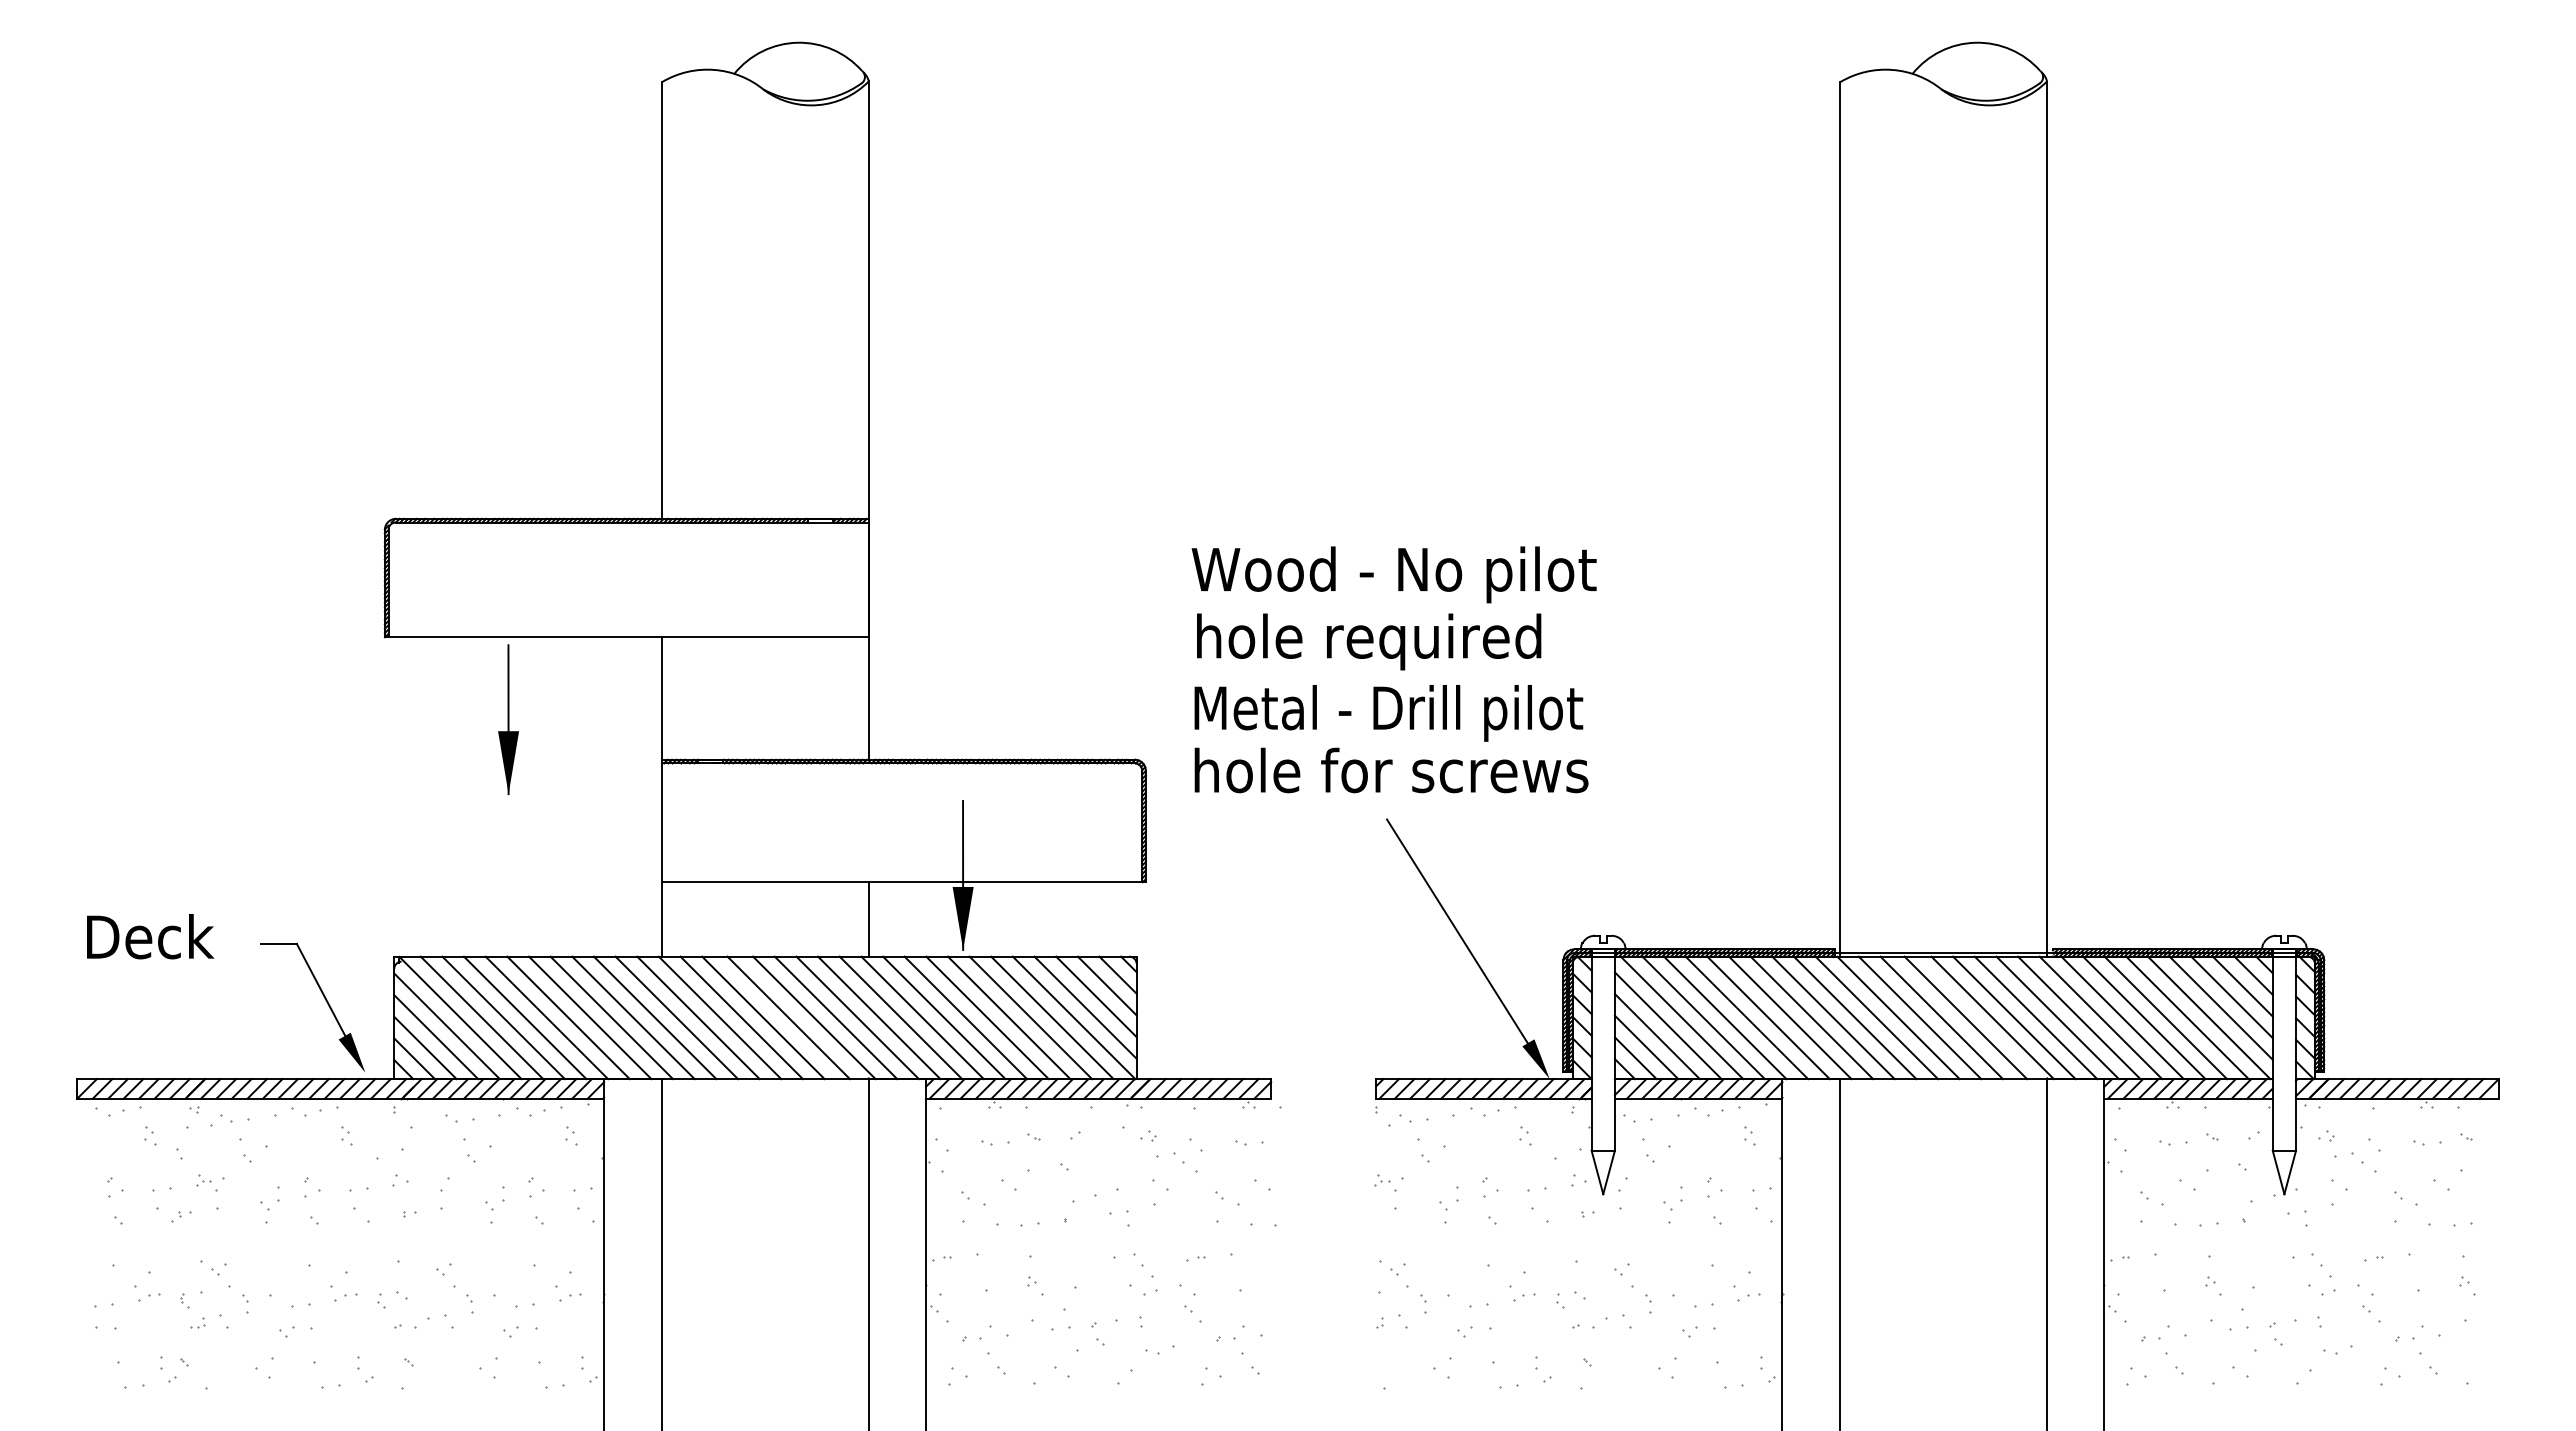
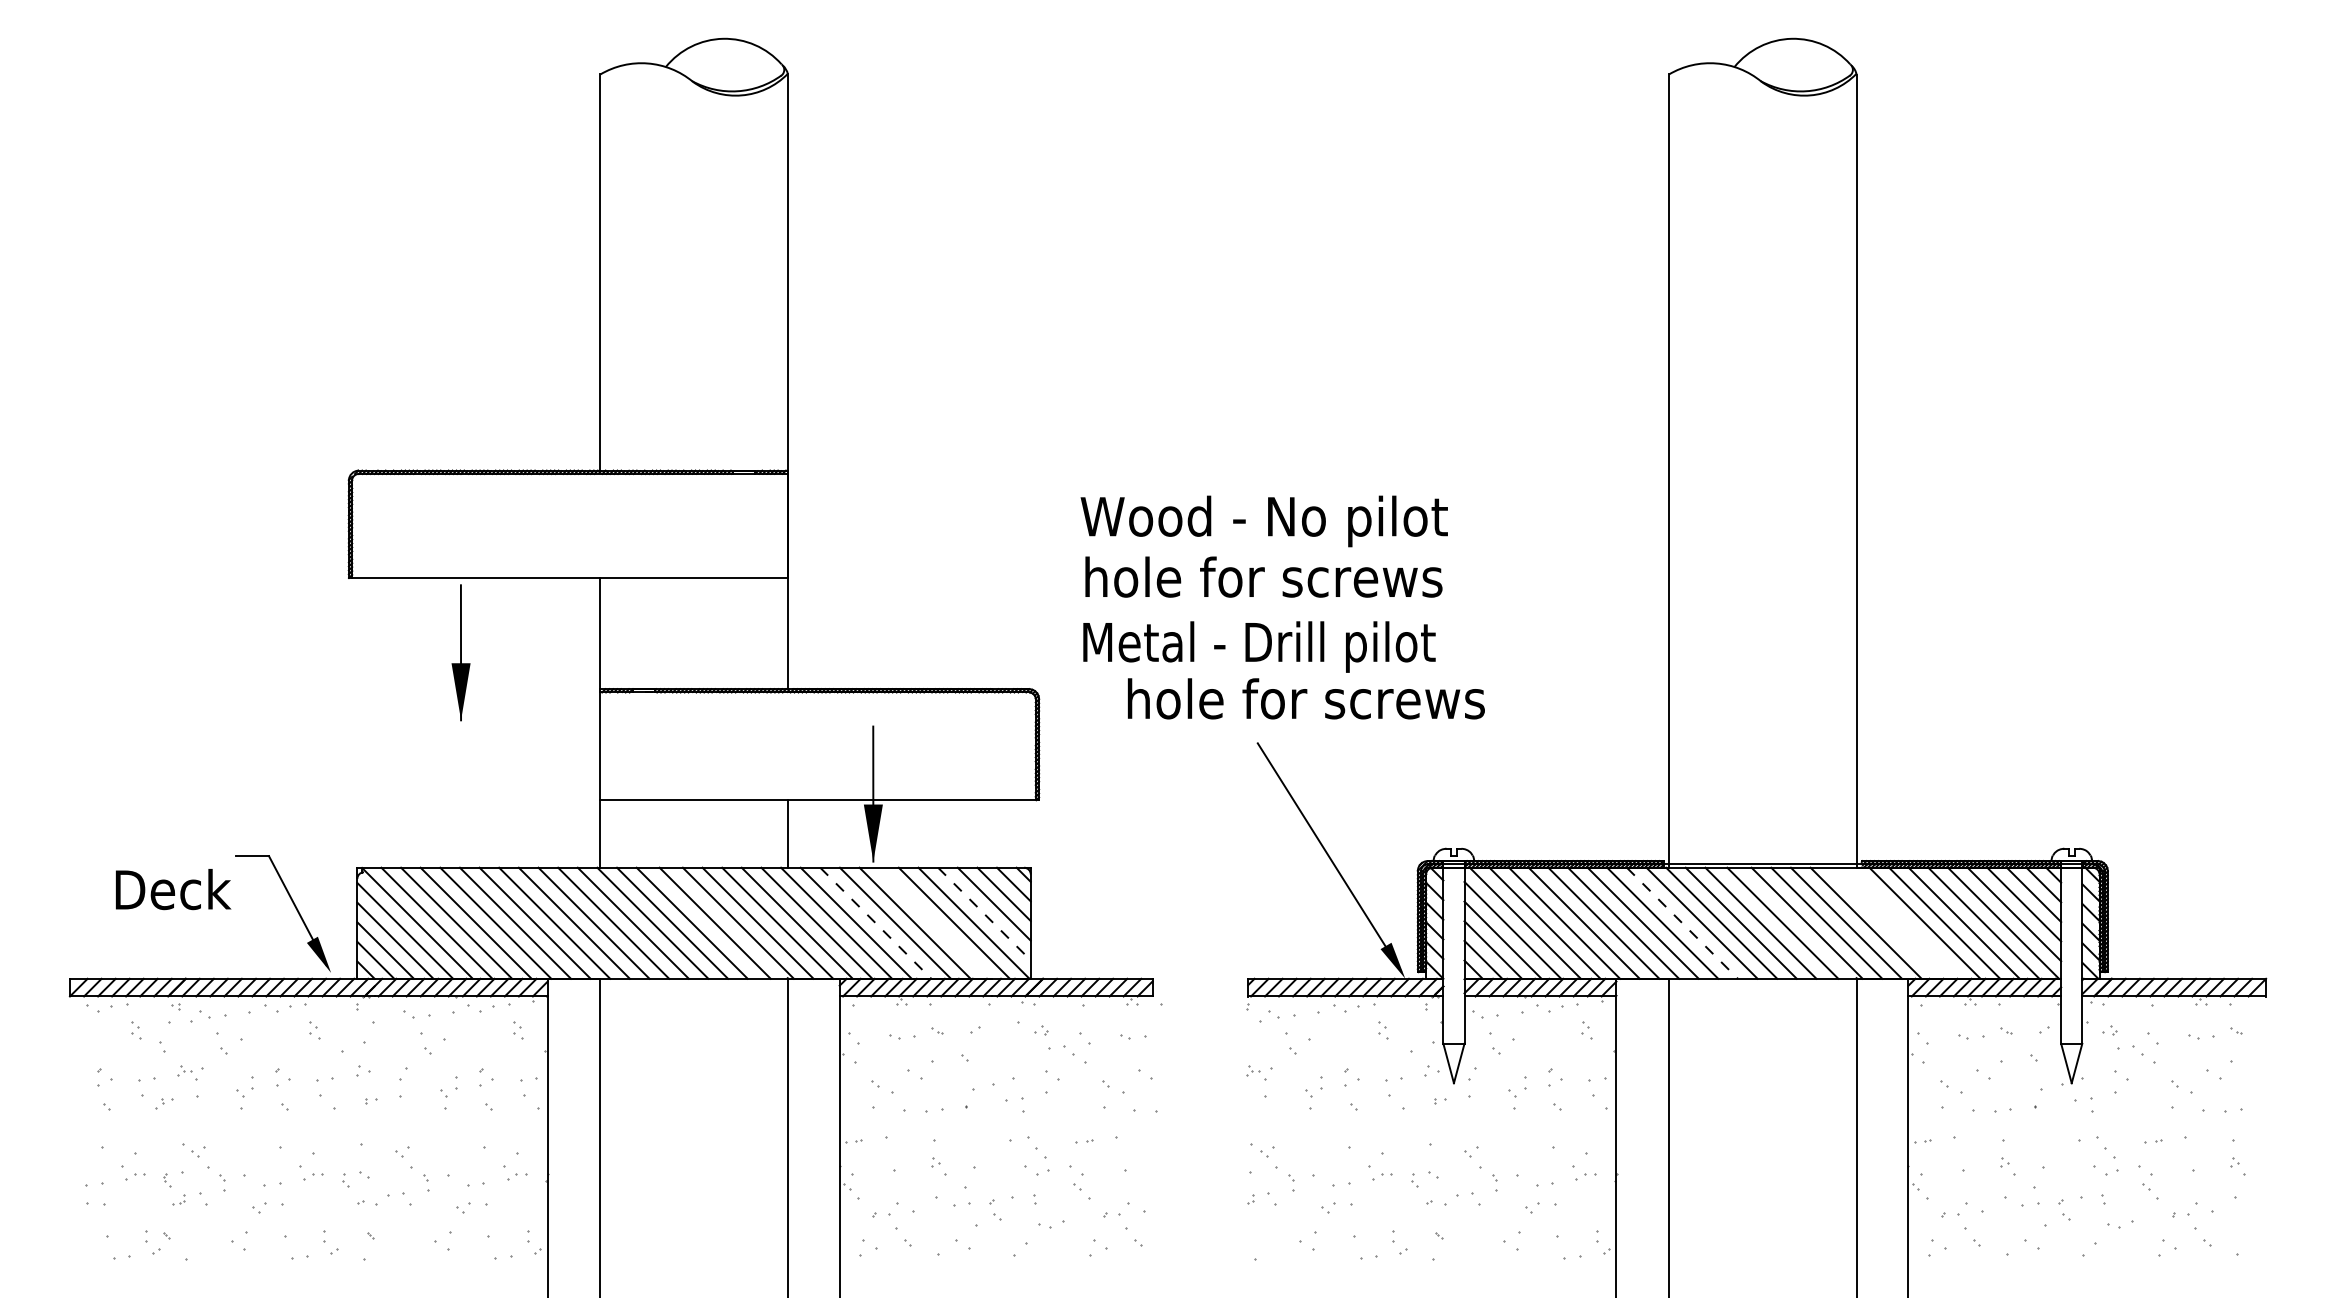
text: (1456, 641) -> (1320, 581), hole required -> hole for screws
text: (1391, 770) -> (1306, 698), moved
text: (150, 936) -> (173, 889), moved
line: (1085, 1008) -> (984, 914), solid -> dashed
line: (965, 1017) -> (875, 922), solid -> dashed
line: (1030, 1017) -> (934, 922), removed
line: (1855, 1017) -> (1682, 922), solid -> dashed
line: (2079, 1017) -> (1885, 922), removed
line: (2100, 1017) -> (1904, 922), removed

